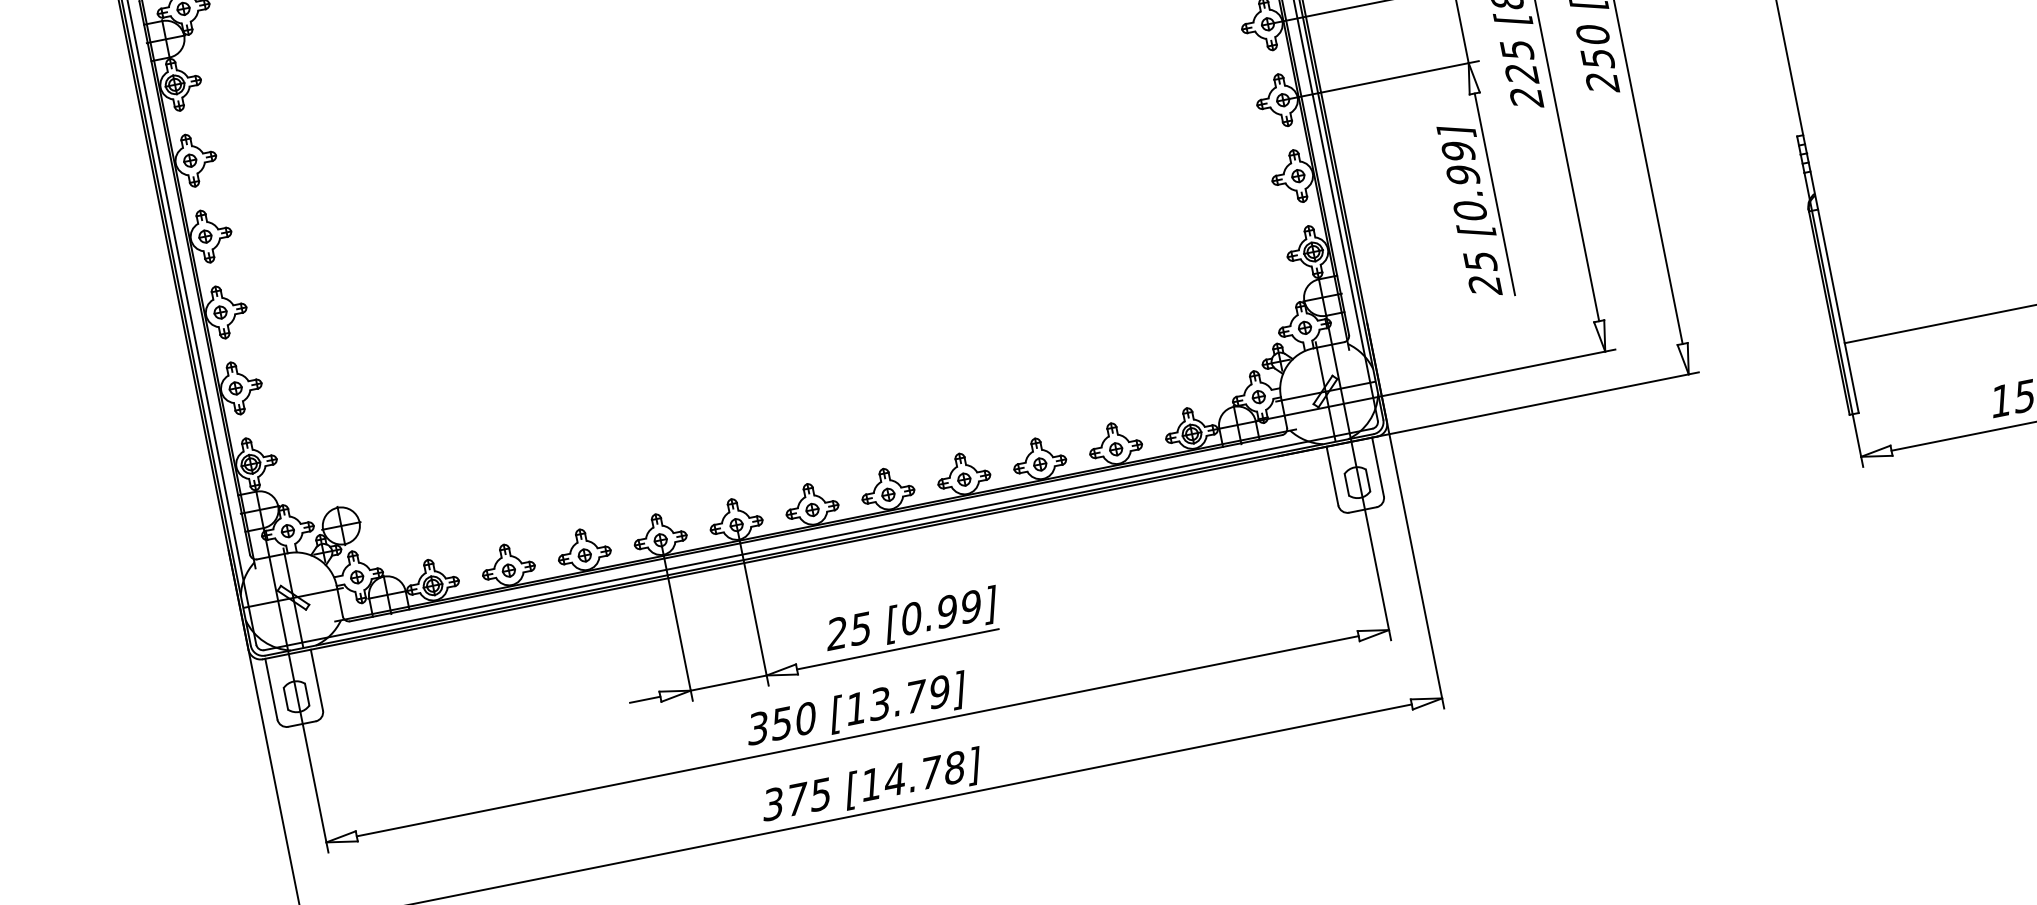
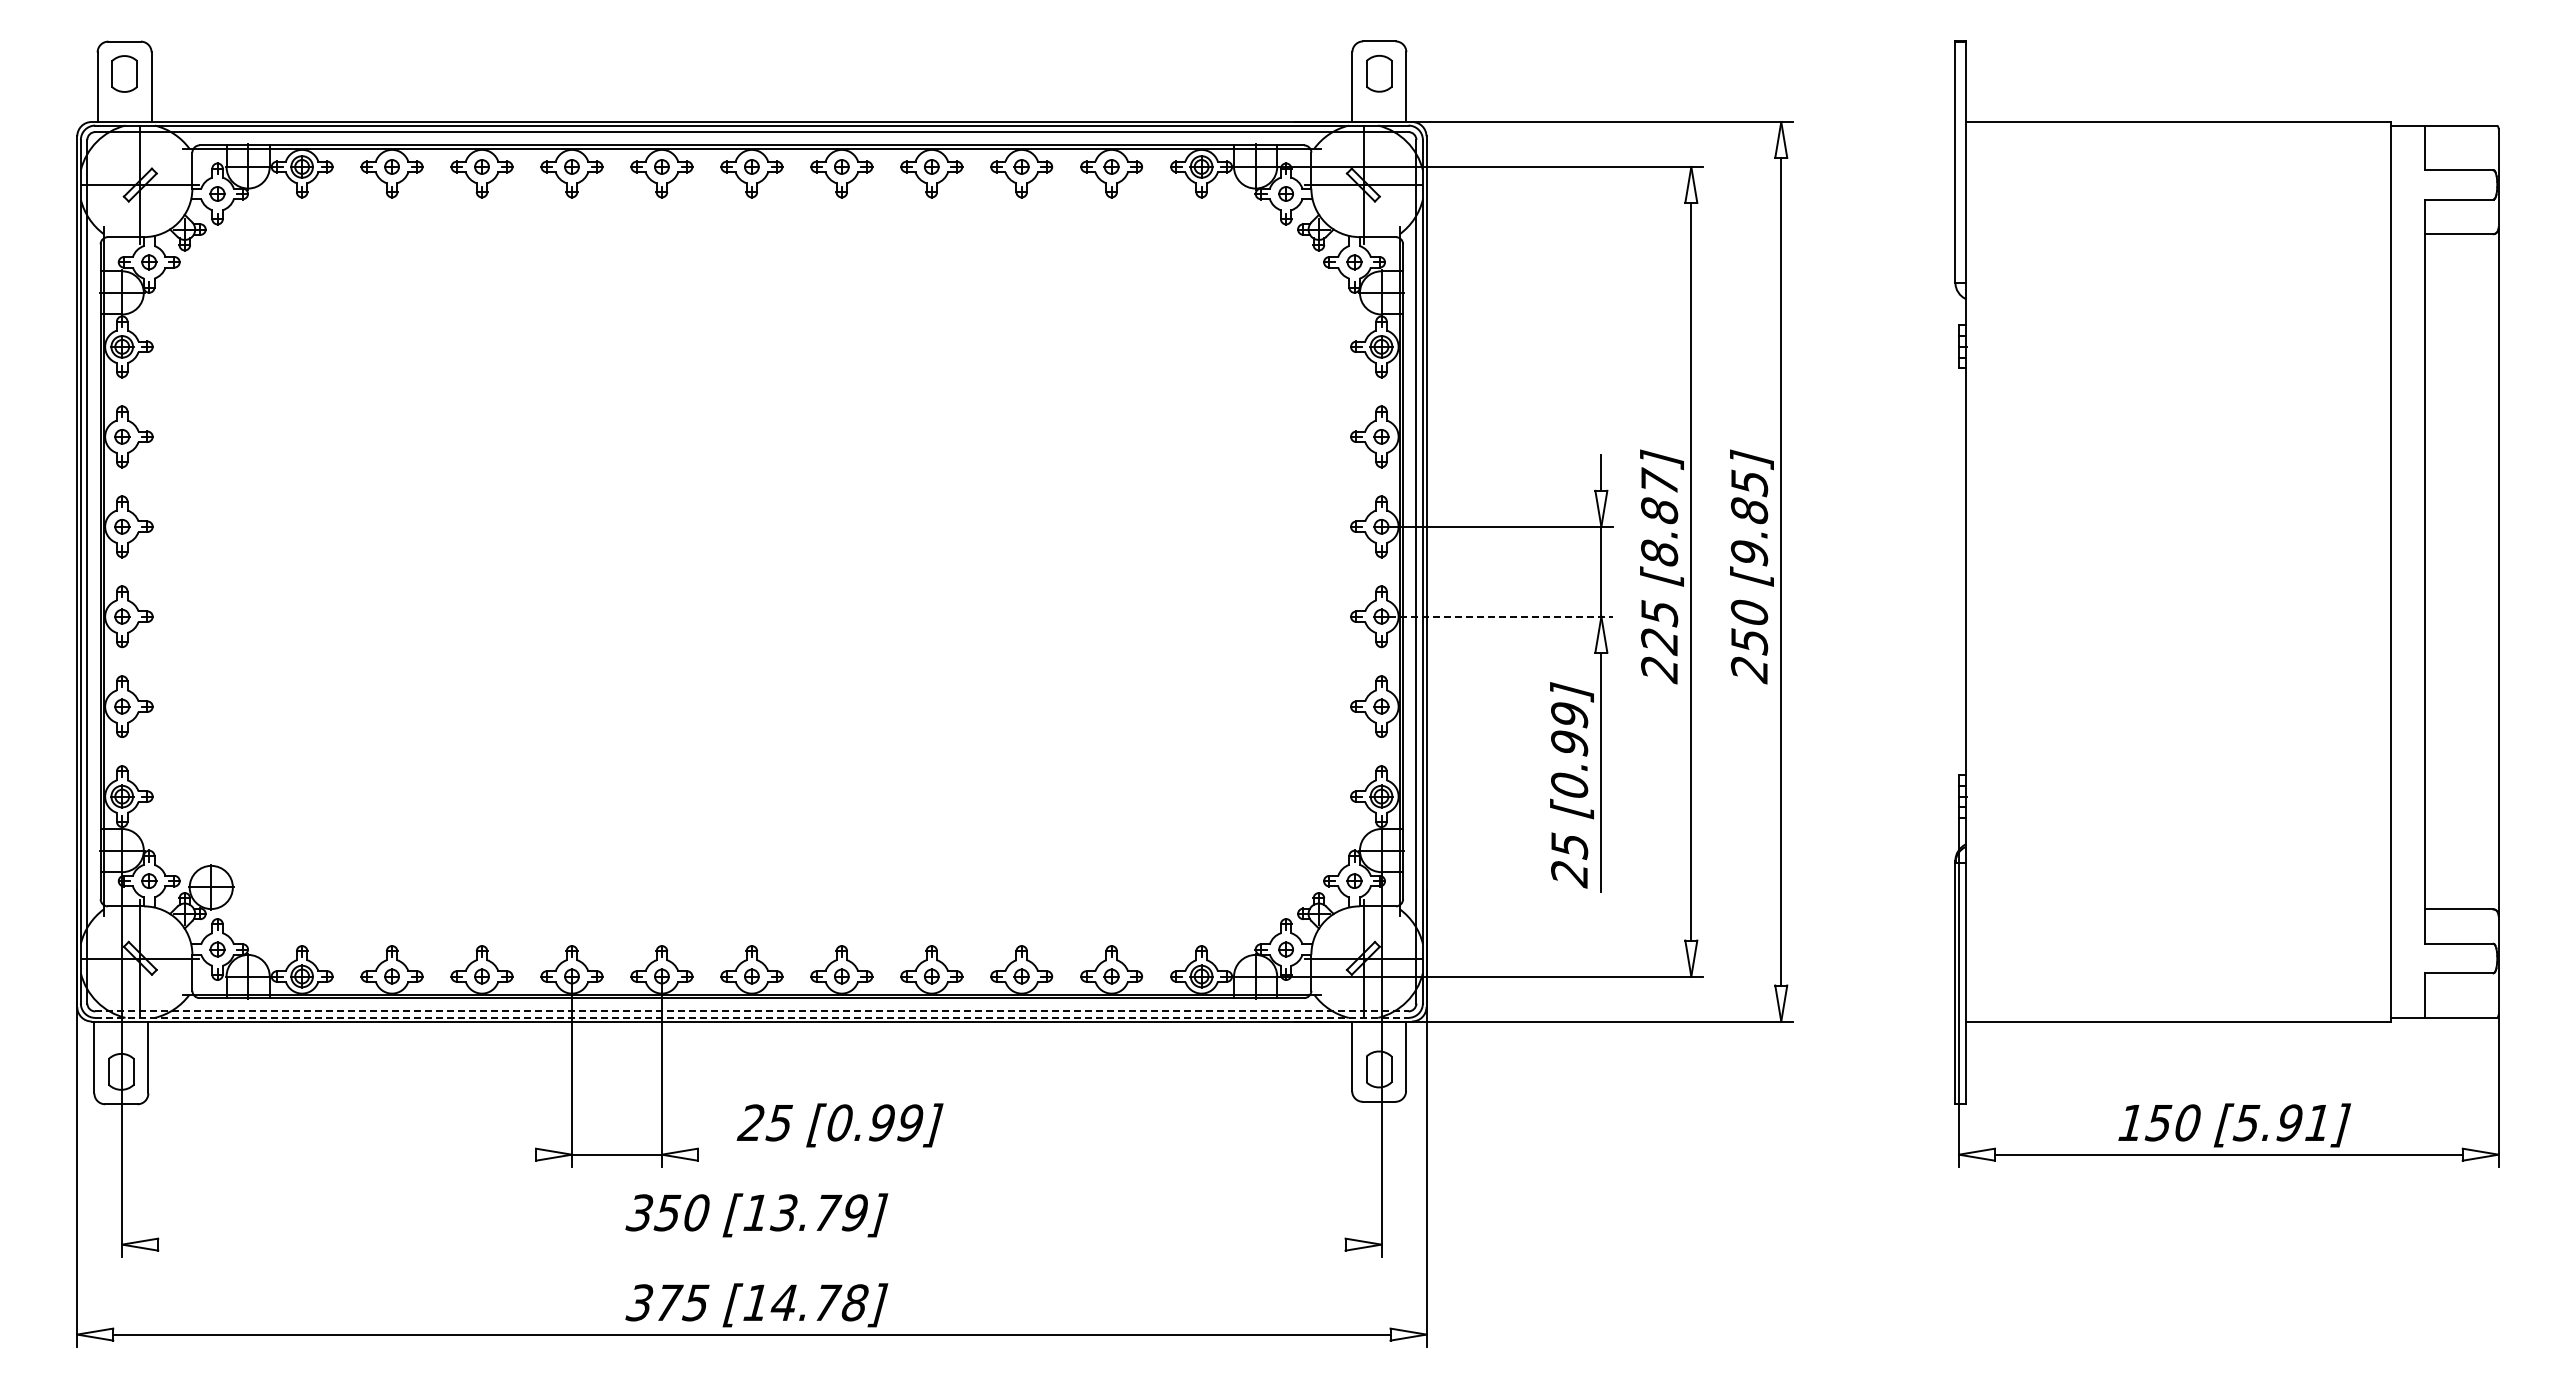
line: (1384, 79) -> (1501, 616), solid -> dashed
line: (818, 539) -> (751, 1011), solid -> dashed
line: (819, 544) -> (751, 1017), solid -> dashed
line: (897, 649) -> (816, 1154), removed
line: (645, 699) -> (518, 1154), removed
line: (857, 736) -> (751, 1244), removed

